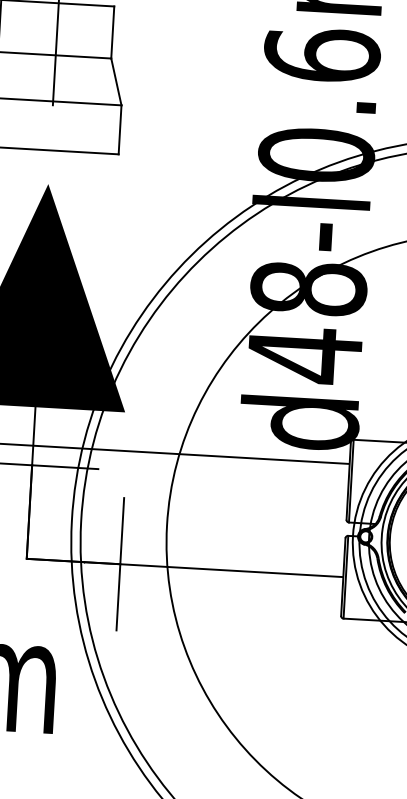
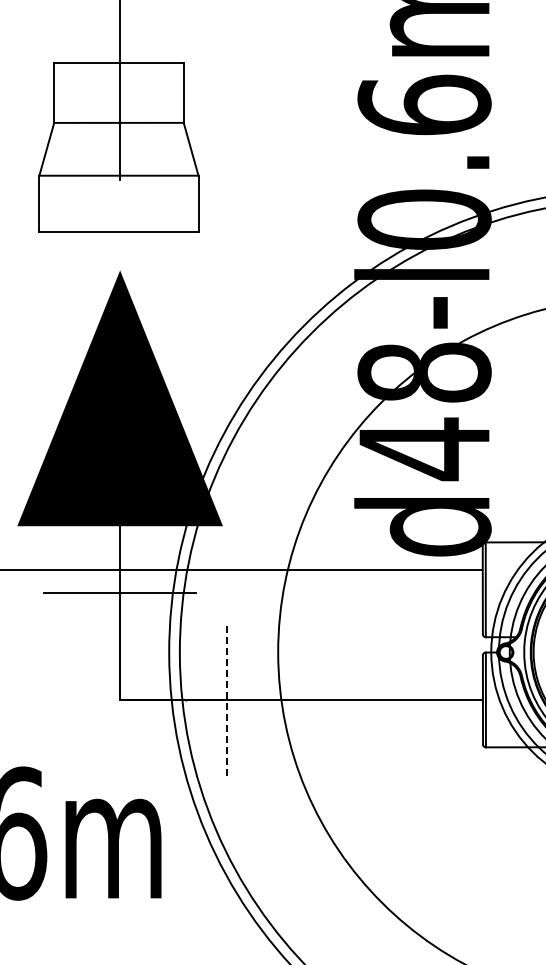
line: (120, 563) -> (227, 699), solid -> dashed

